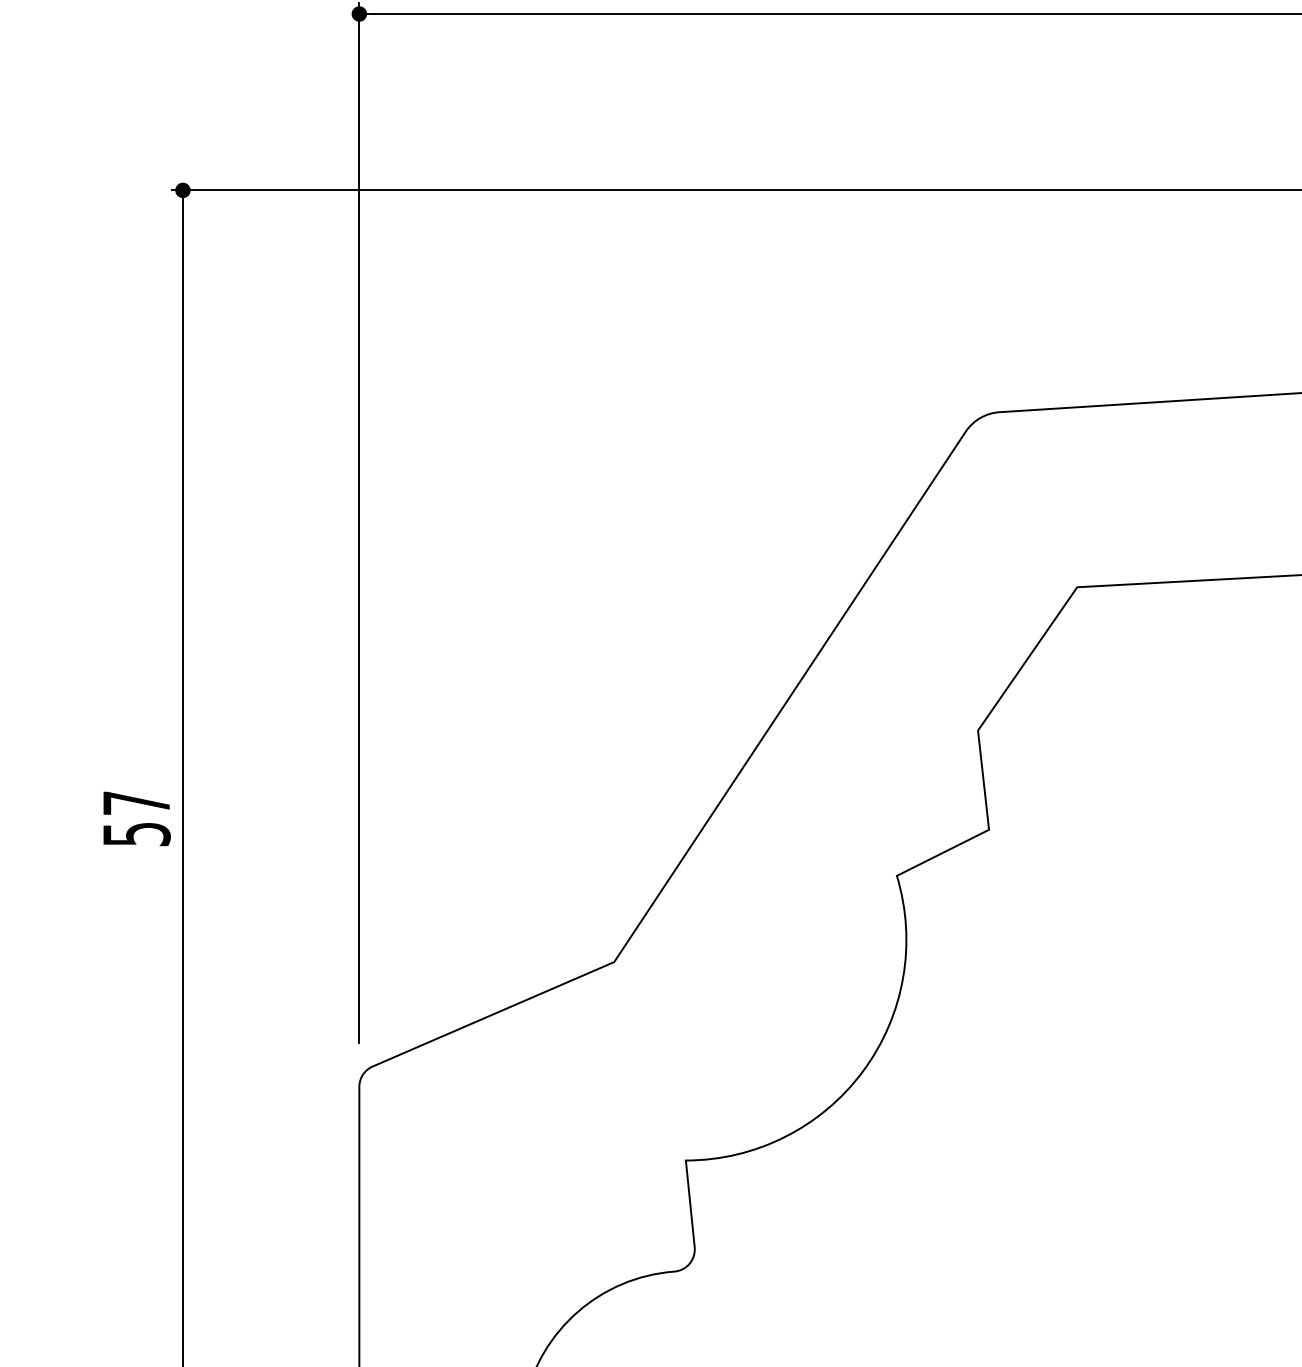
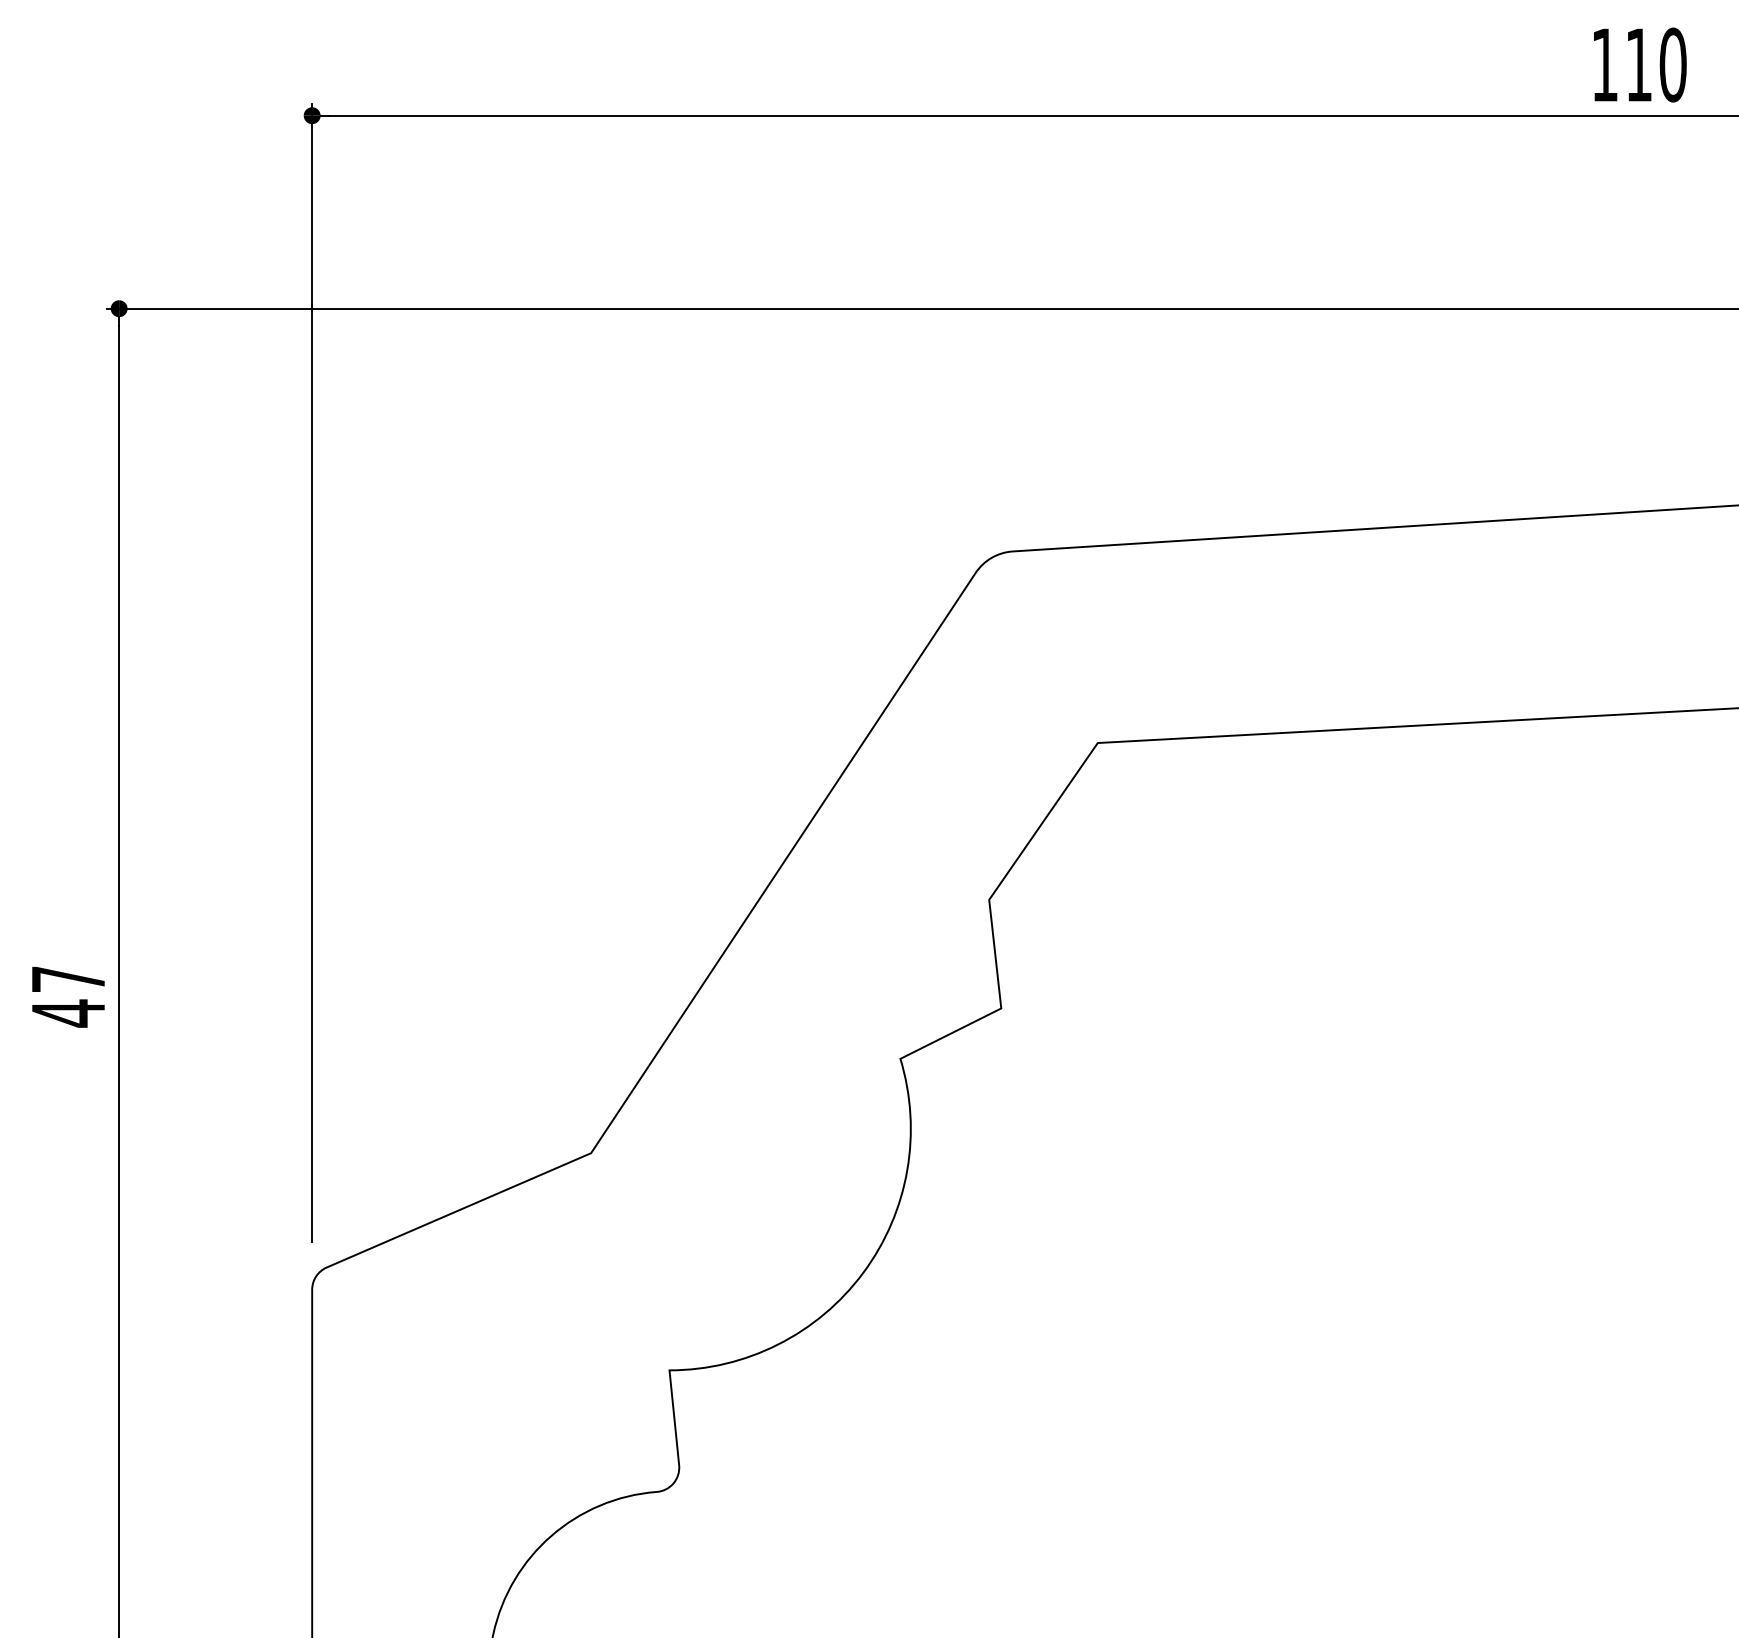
text: (136, 834) -> (68, 1013), 57 -> 47

